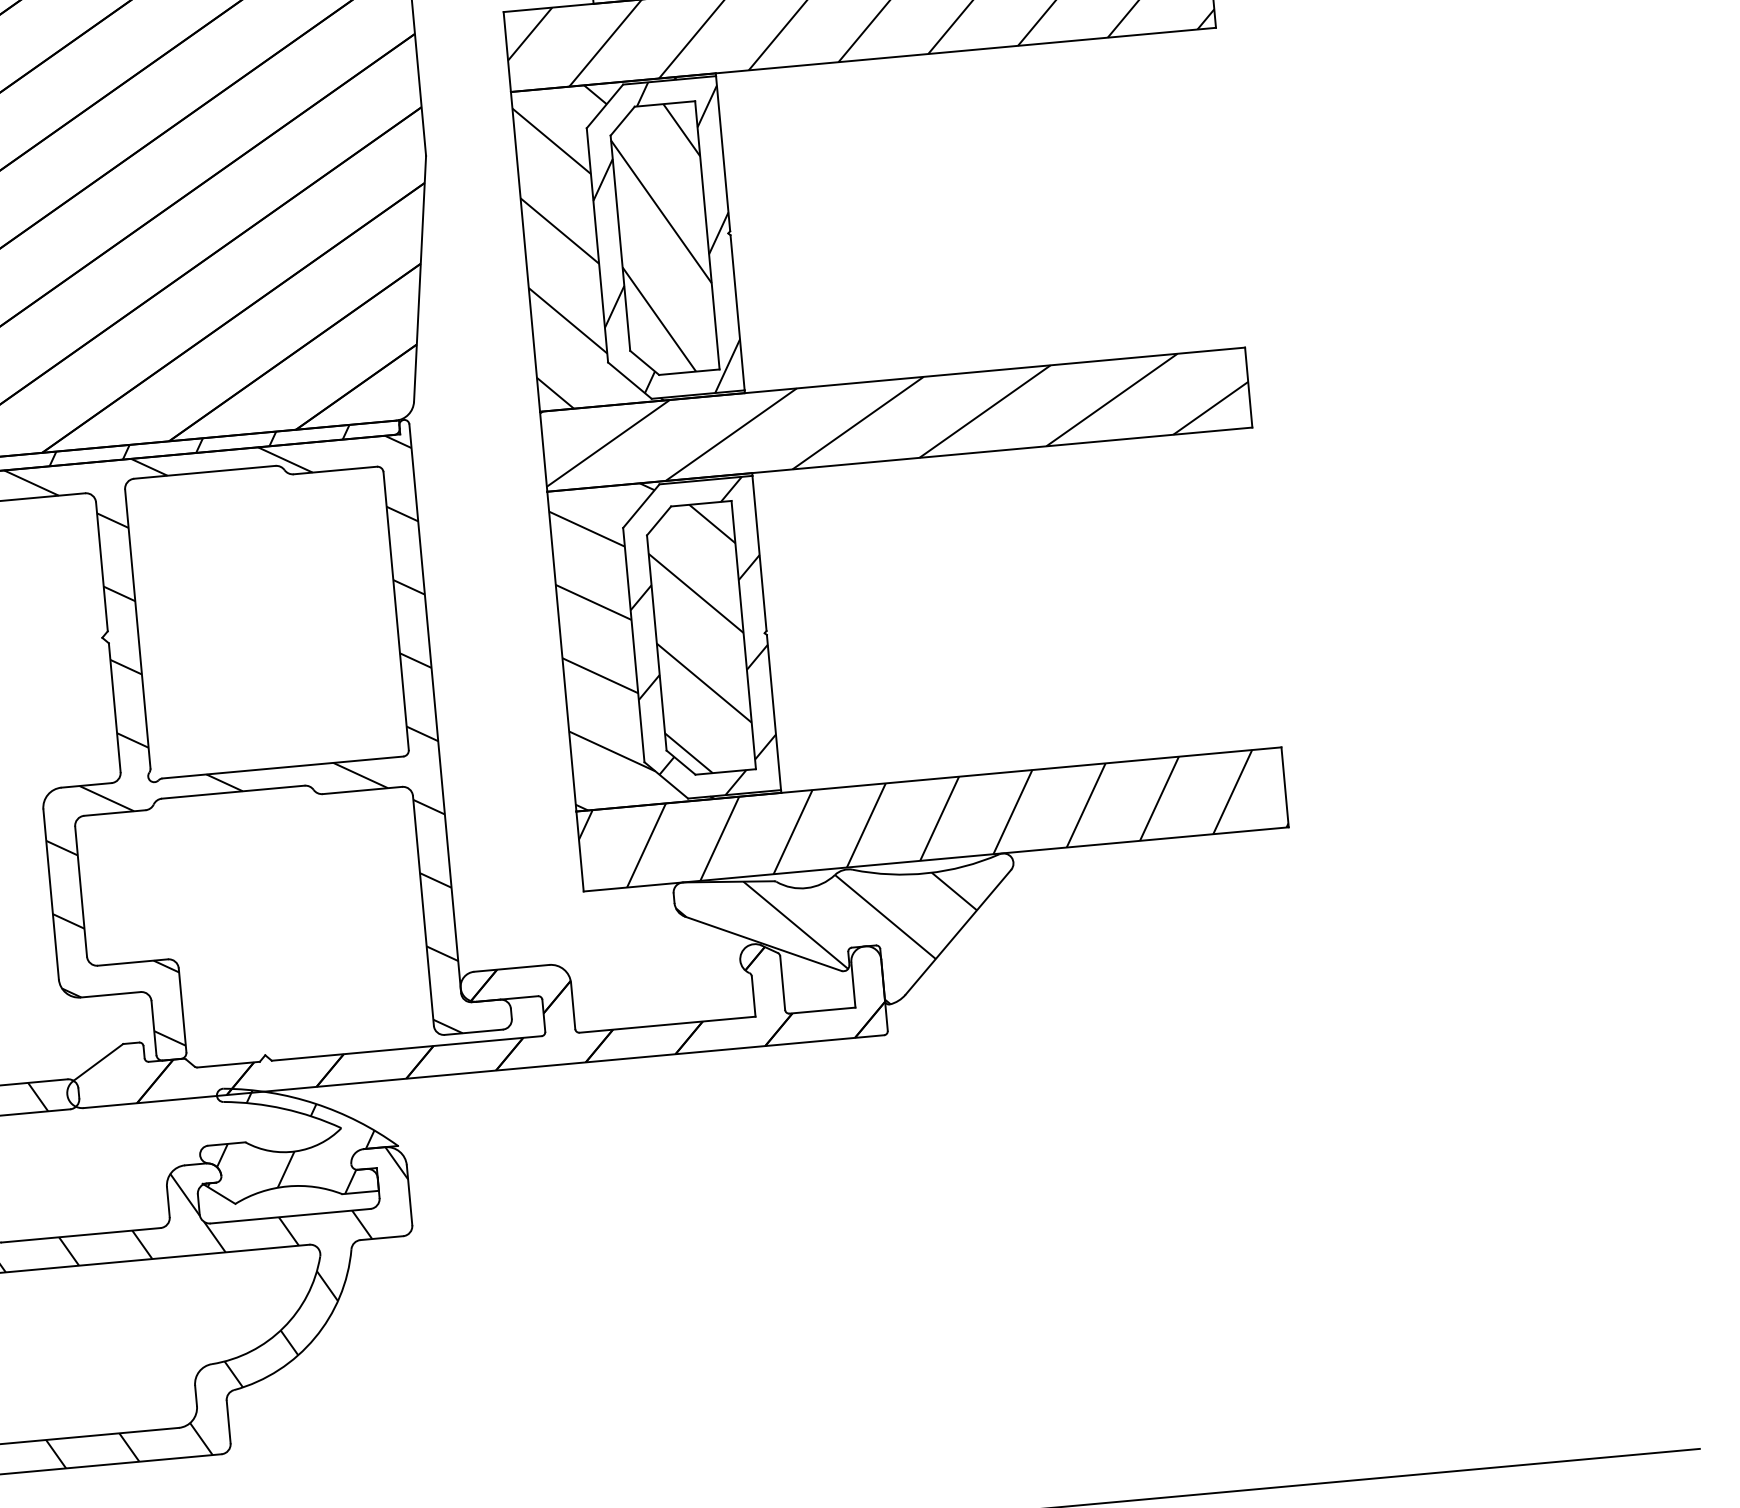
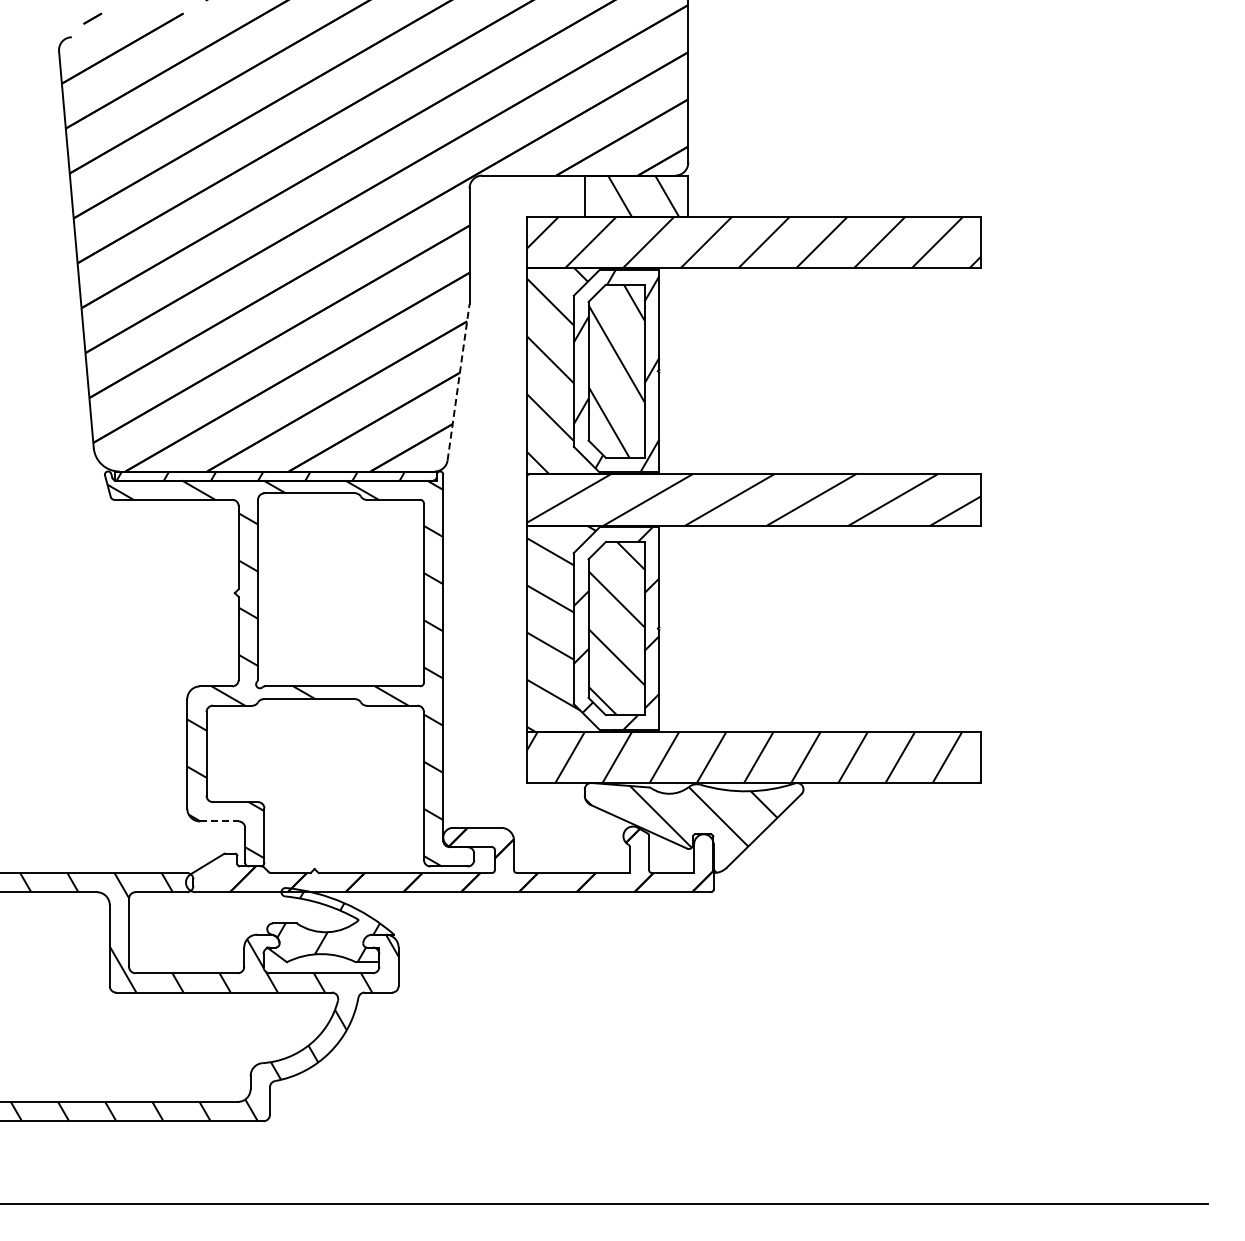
line: (419, 279) -> (458, 382), solid -> dashed
line: (110, 994) -> (219, 821), solid -> dashed

